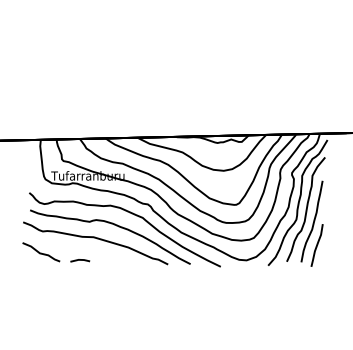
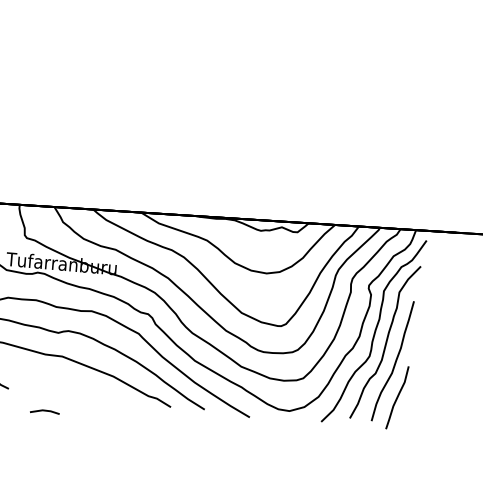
line: (80, 260) -> (45, 411), moved

